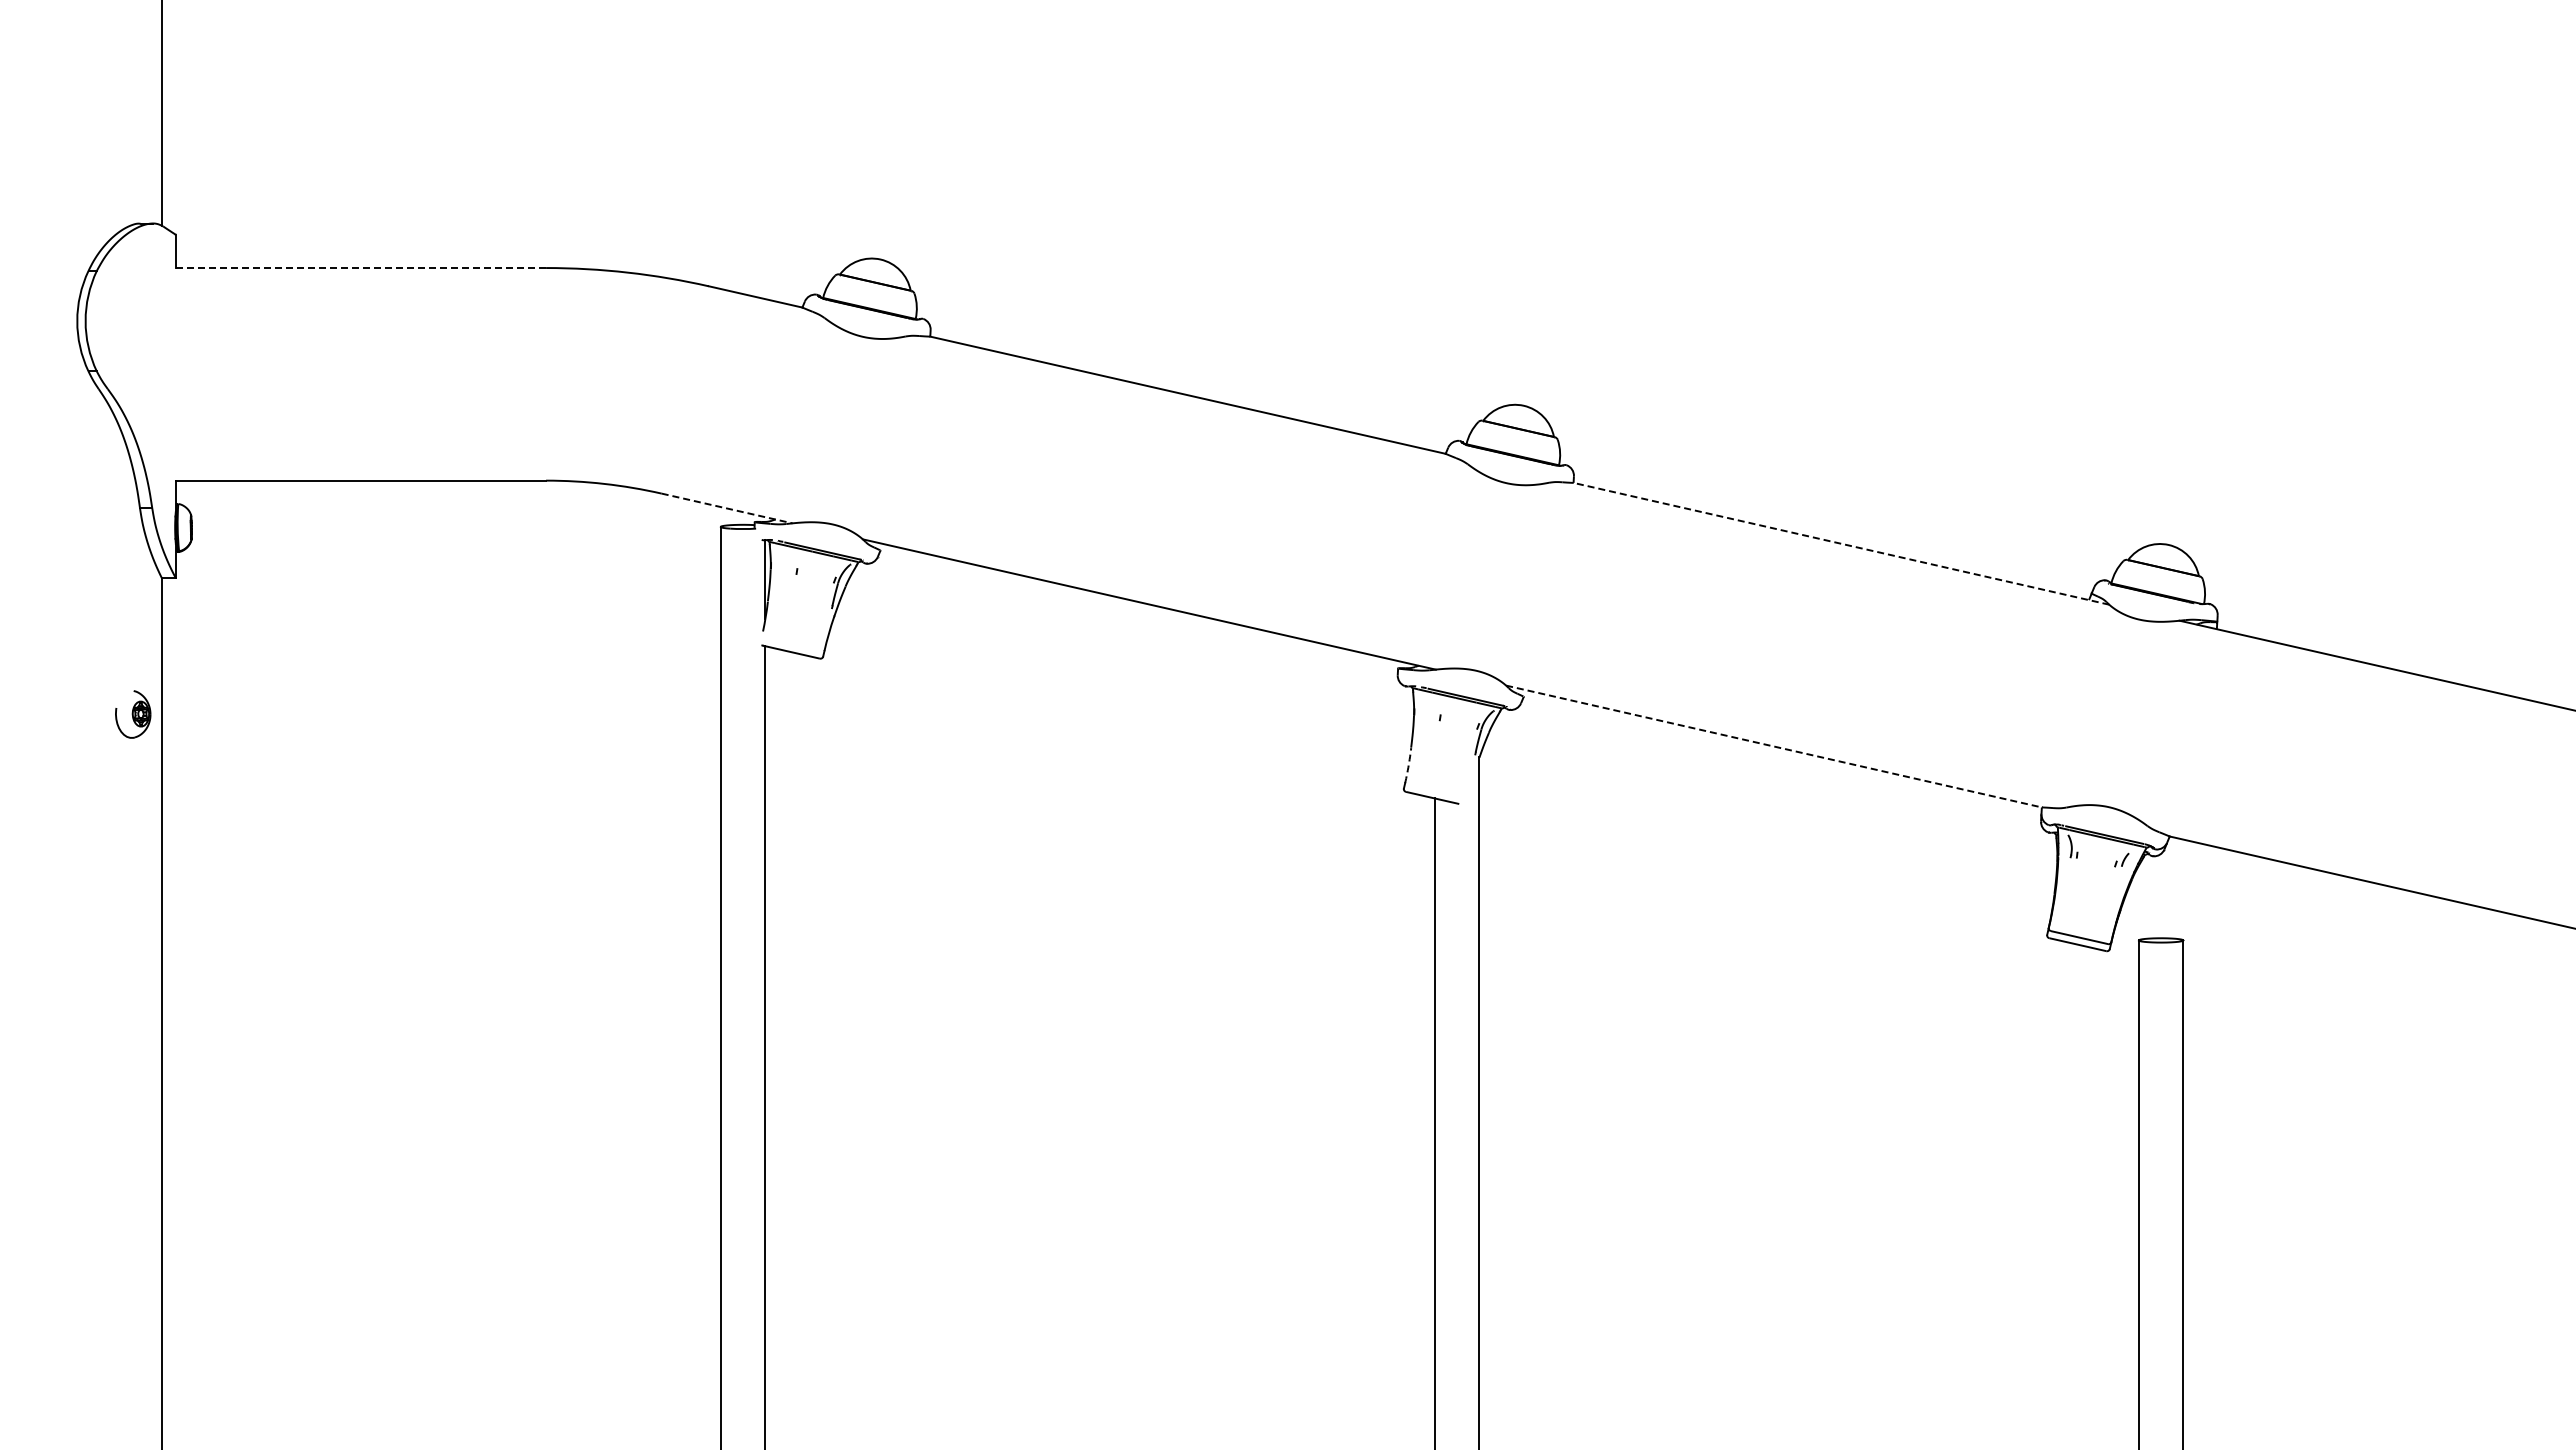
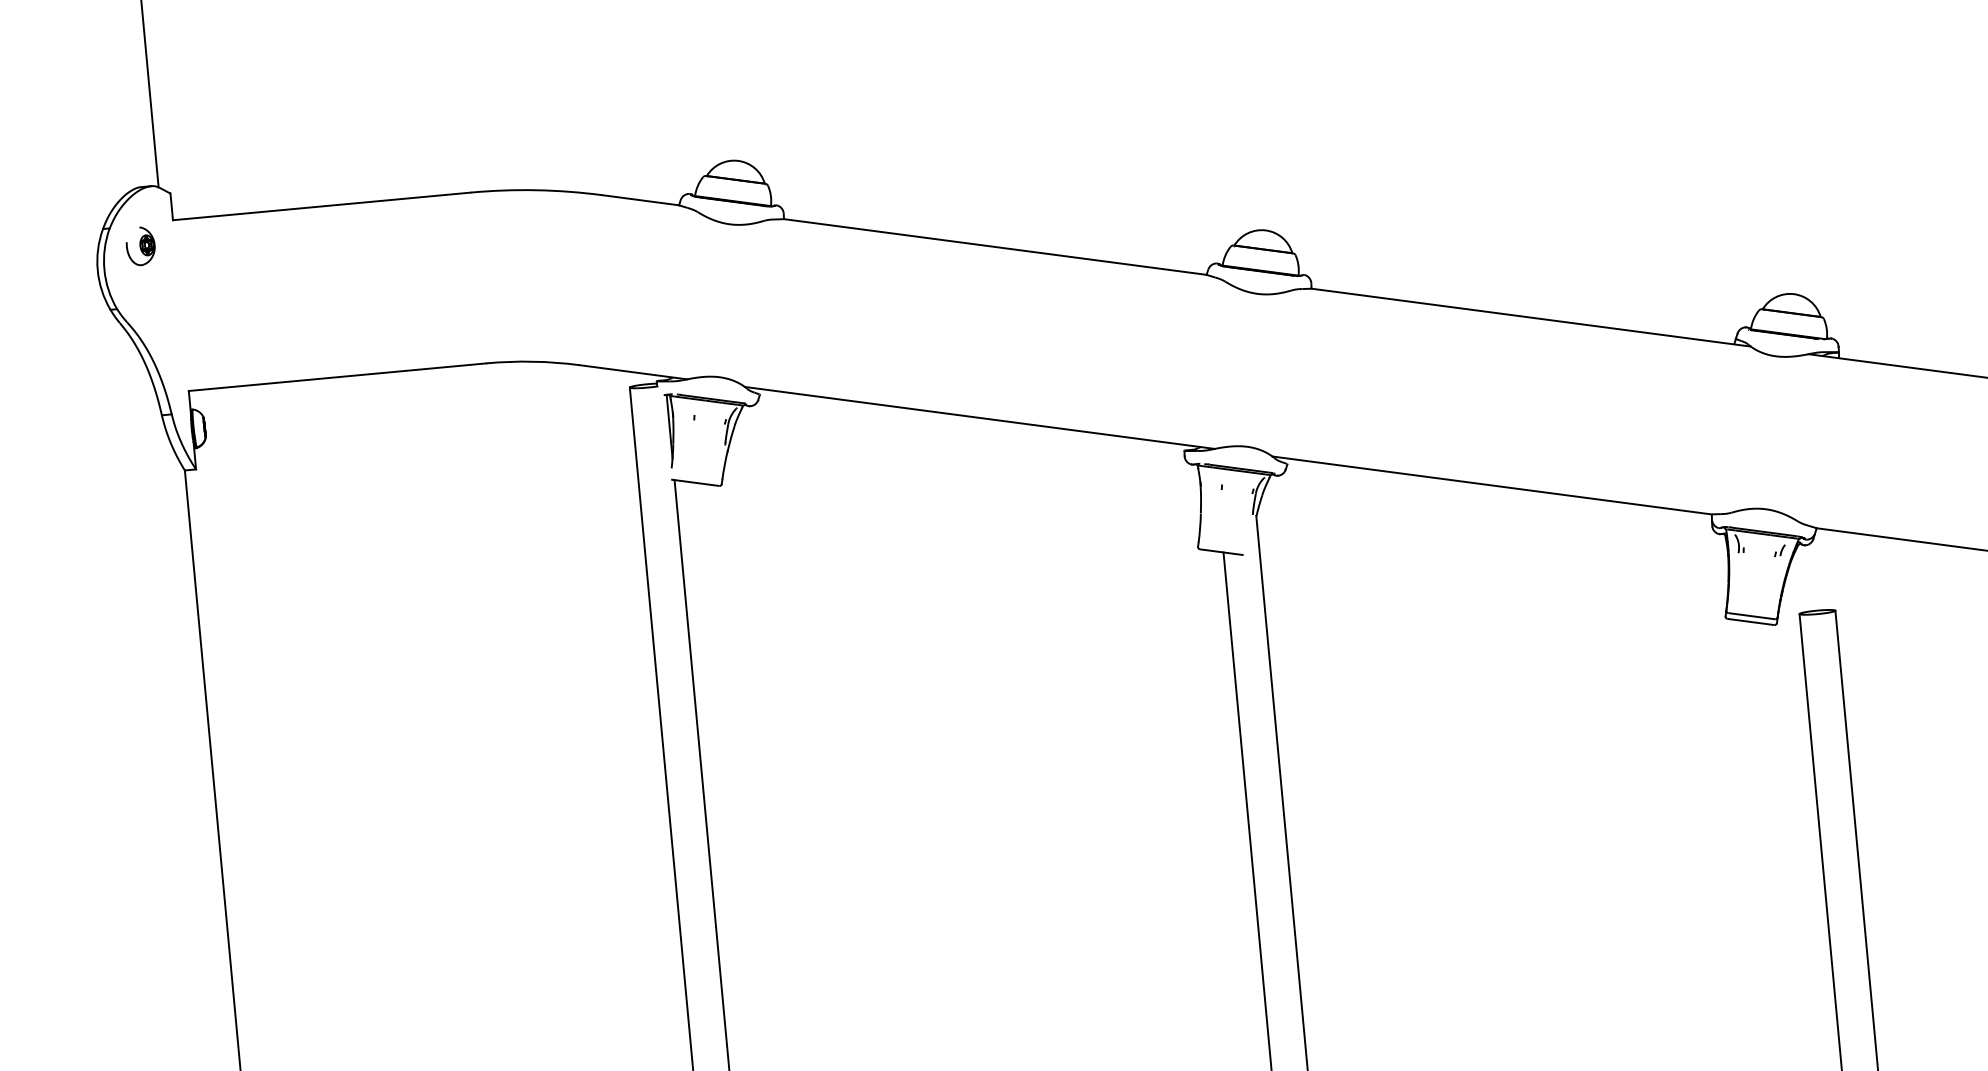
line: (360, 268) -> (321, 206), dashed -> solid
line: (727, 508) -> (633, 372), dashed -> solid
line: (1841, 543) -> (1531, 317), dashed -> solid
part: (133, 714) -> (141, 246), moved
line: (1773, 746) -> (1491, 485), dashed -> solid
arc: (1408, 765) -> (1200, 527), dashed -> solid

